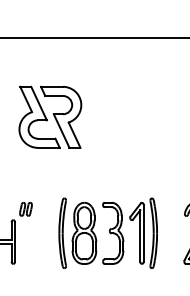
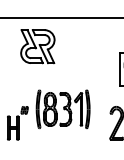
part: (49, 117) -> (37, 46), moved
part: (106, 233) -> (62, 109), moved

